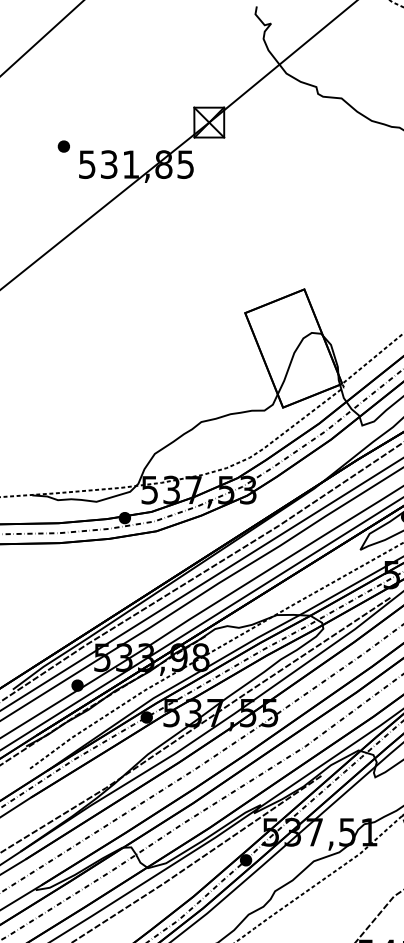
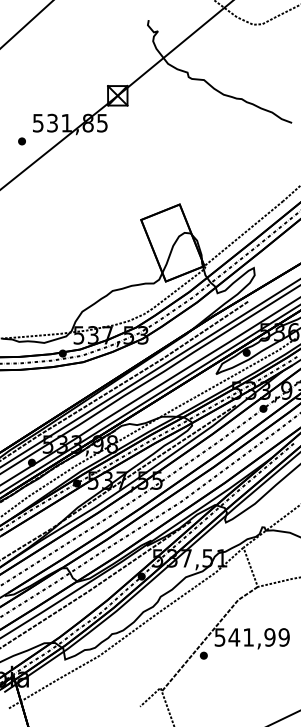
part: (63, 146) -> (21, 141), moved

